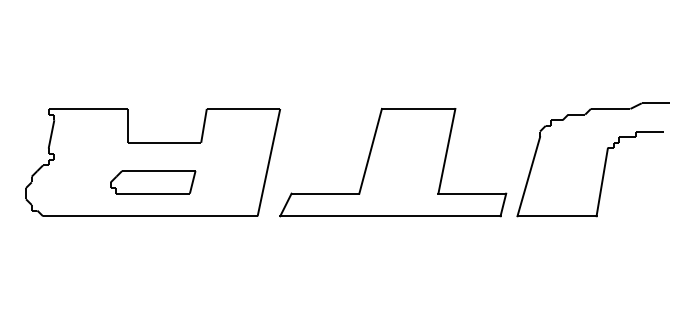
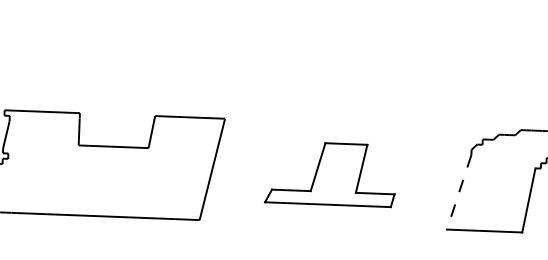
part: (393, 162) -> (330, 173), size x0.6
line: (528, 177) -> (458, 193), solid -> dashed
part: (153, 182) -> (101, 184), removed

